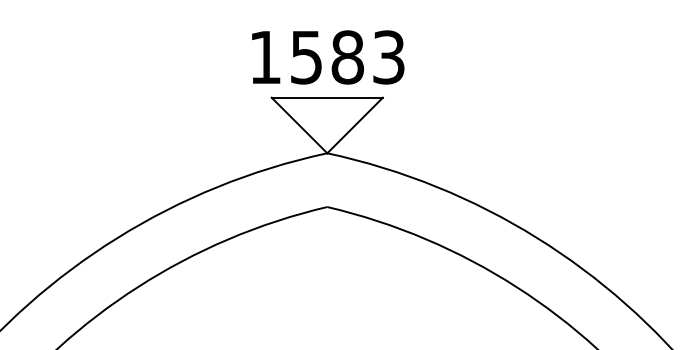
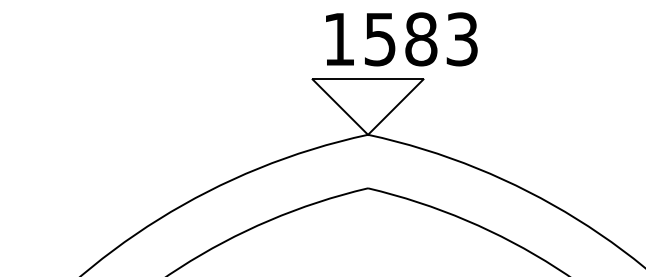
text: (328, 57) -> (402, 39), moved

